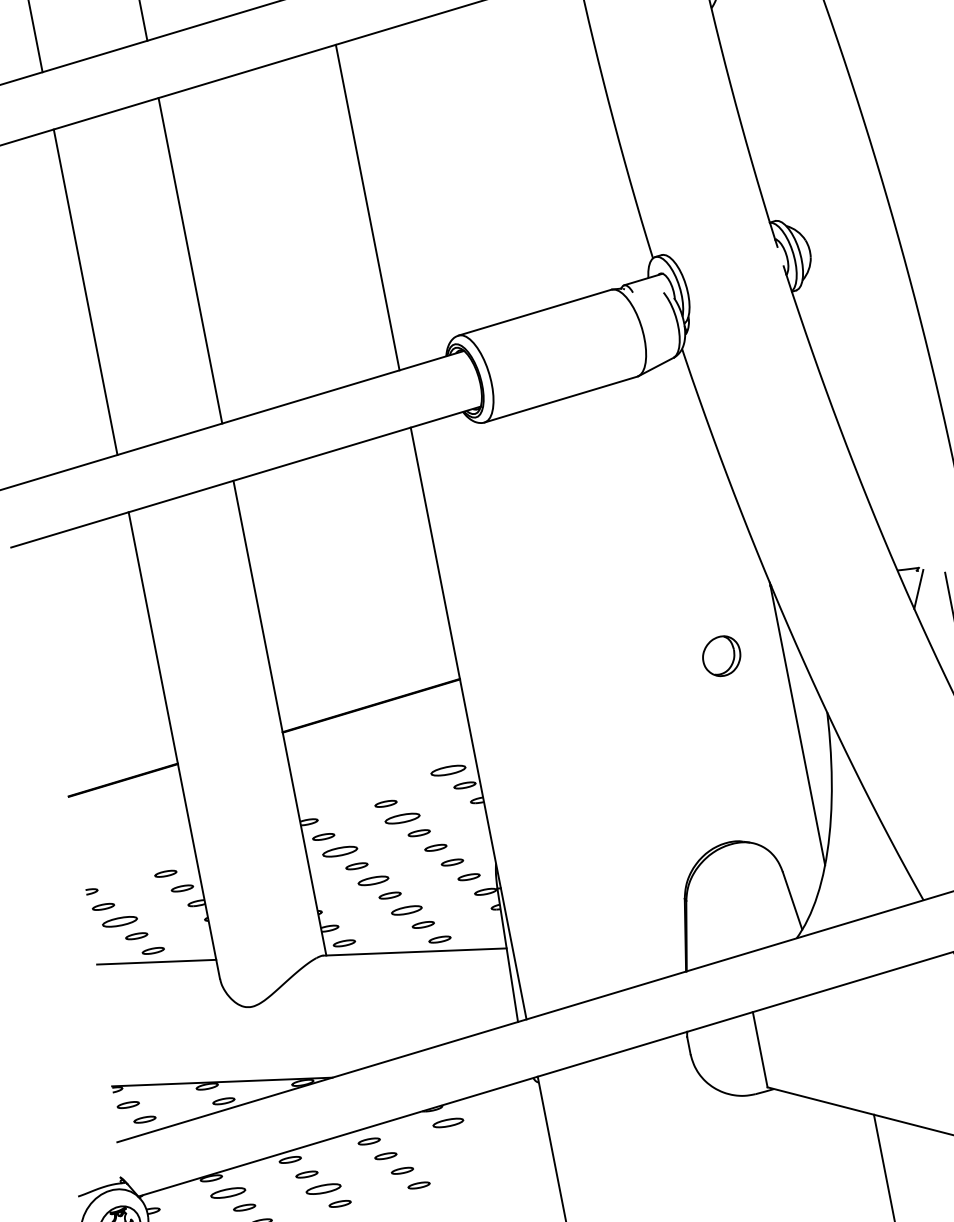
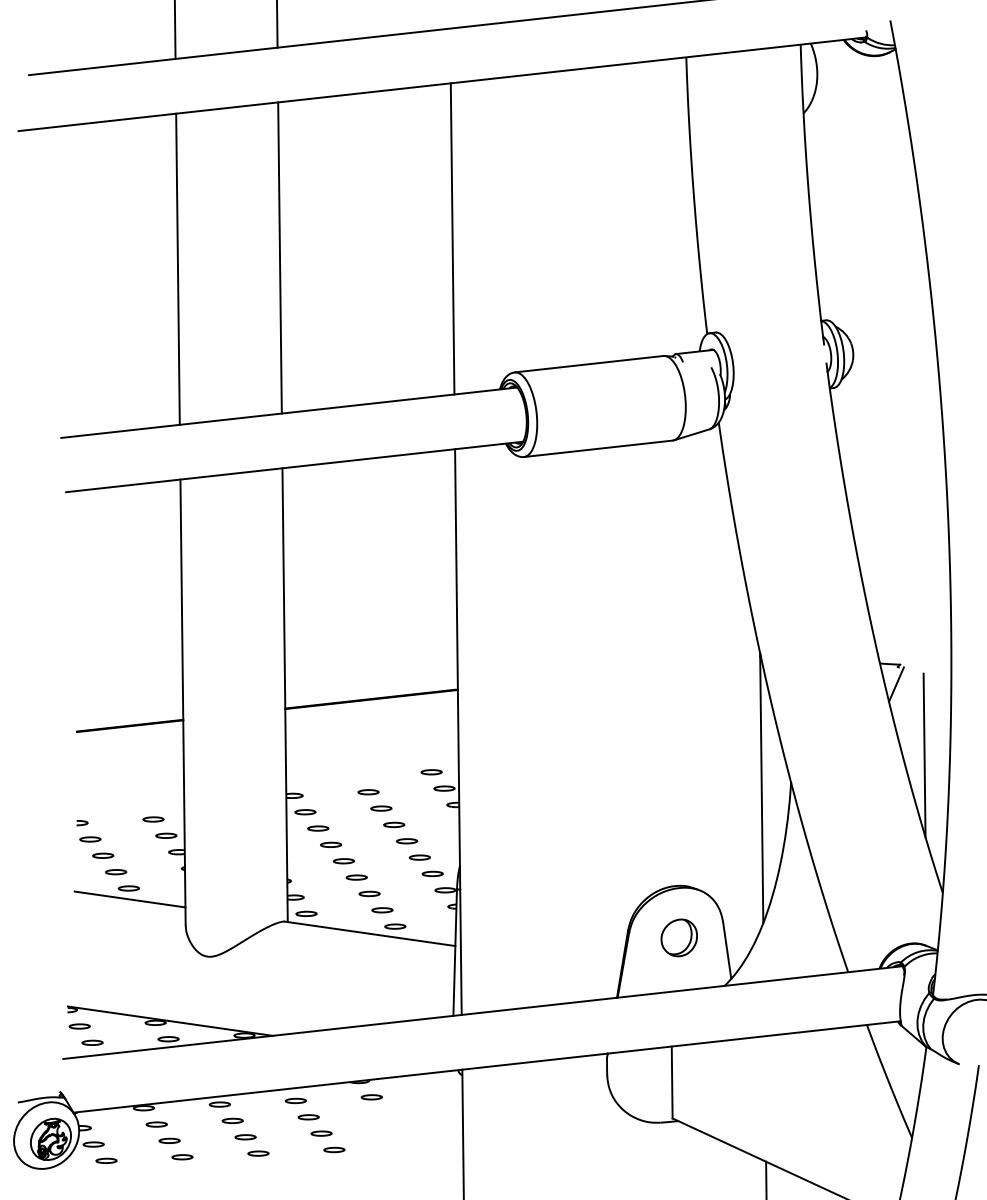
part: (720, 656) -> (678, 937), moved
part: (448, 771) -> (431, 772), size x0.62
part: (402, 818) -> (381, 808), size x0.62
part: (340, 851) -> (318, 828), size x0.62
part: (373, 881) -> (343, 861), size x0.71
part: (406, 909) -> (369, 893), size x0.71
part: (120, 921) -> (103, 855), size x0.62
part: (447, 1123) -> (371, 1097), size x0.71
part: (323, 1189) -> (245, 1137), size x0.62
part: (227, 1193) -> (156, 1124), size x0.62

